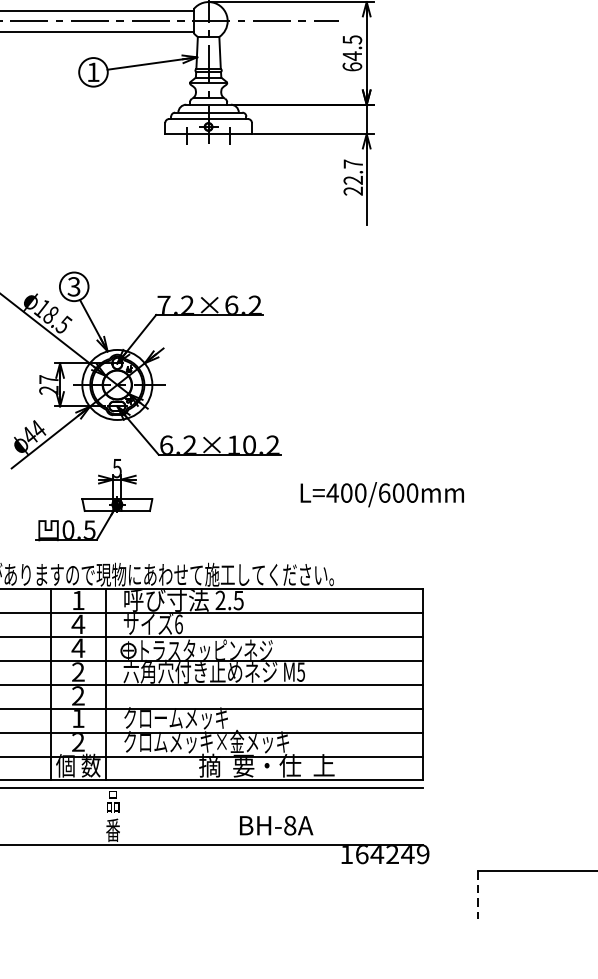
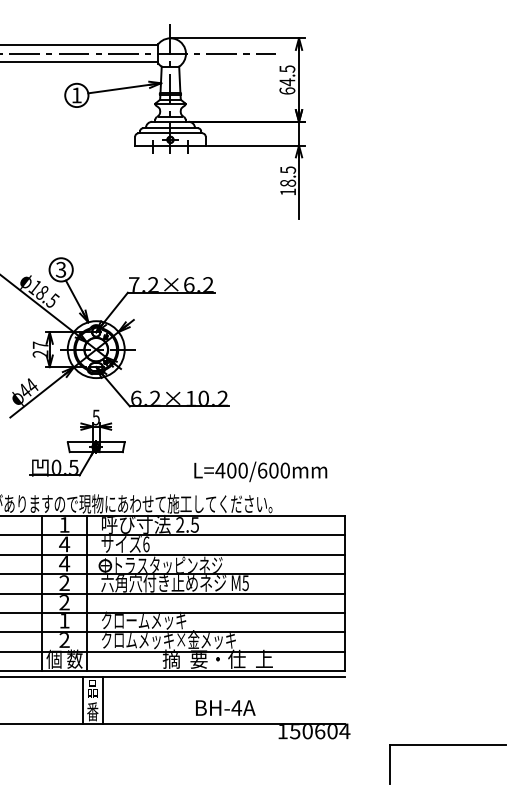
text: (353, 176) -> (288, 180), 22.7 -> 18.5
text: (382, 494) -> (260, 471), moved
line: (101, 816) -> (83, 700), added
line: (125, 816) -> (102, 700), added
text: (289, 825) -> (236, 707), BH-8A -> BH-4A
text: (393, 854) -> (320, 731), 164249 -> 150604
line: (477, 895) -> (389, 764), dashed -> solid

